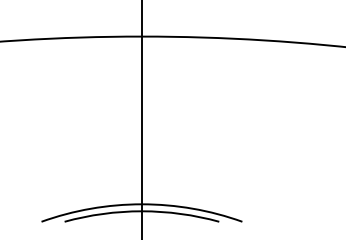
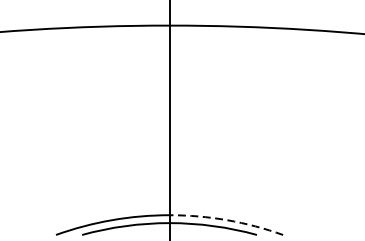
arc: (192, 208) -> (226, 219), solid -> dashed

